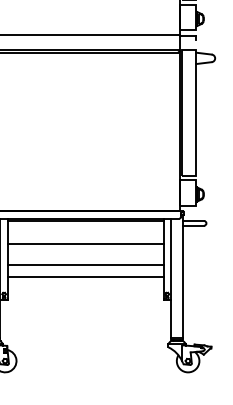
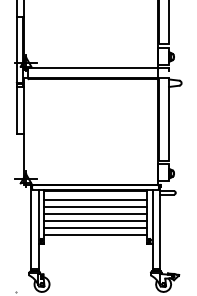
line: (85, 234) -> (95, 200), added
line: (85, 255) -> (95, 214), added
line: (85, 285) -> (95, 234), added

